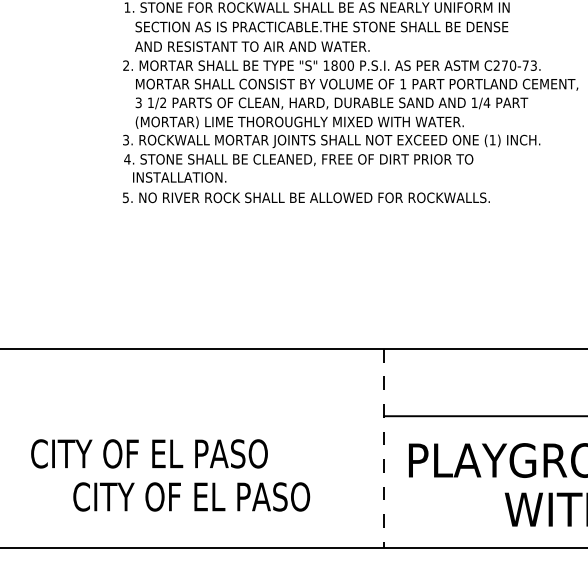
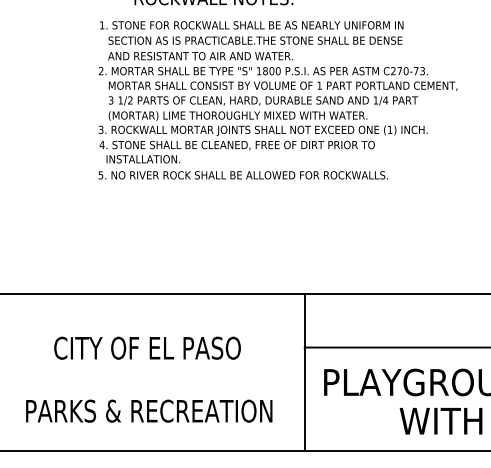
line: (384, 449) -> (304, 373), dashed -> solid
text: (149, 452) -> (147, 347), moved
text: (187, 496) -> (149, 410), CITY OF EL PASO -> PARKS & RECREATION

